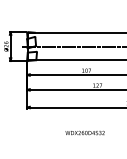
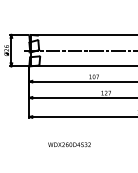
text: (85, 132) -> (69, 144), moved

